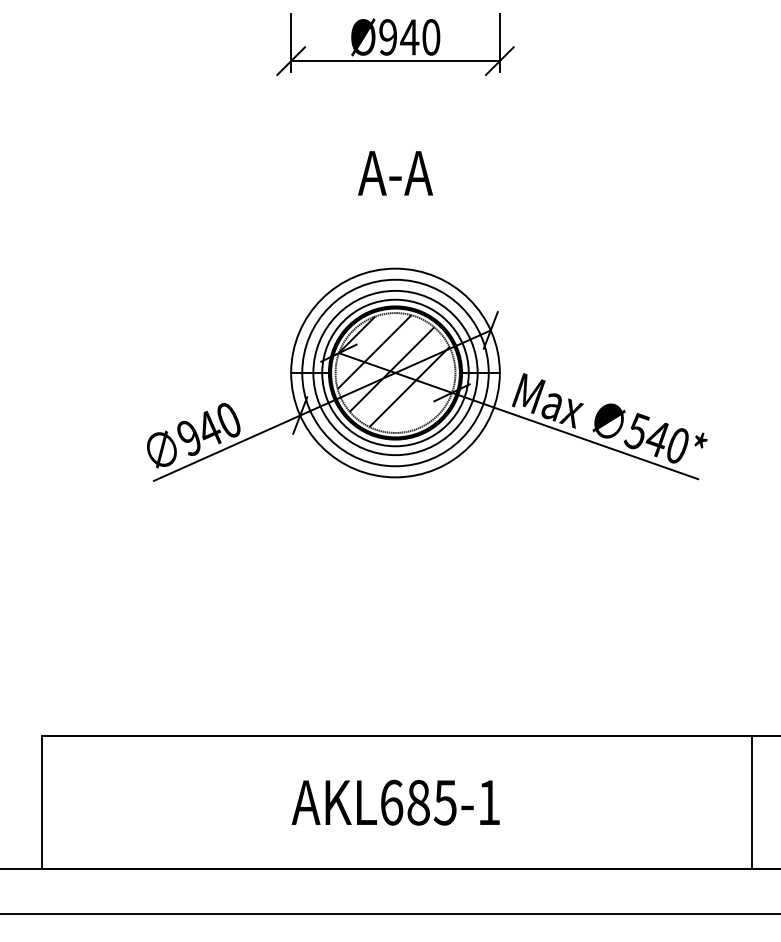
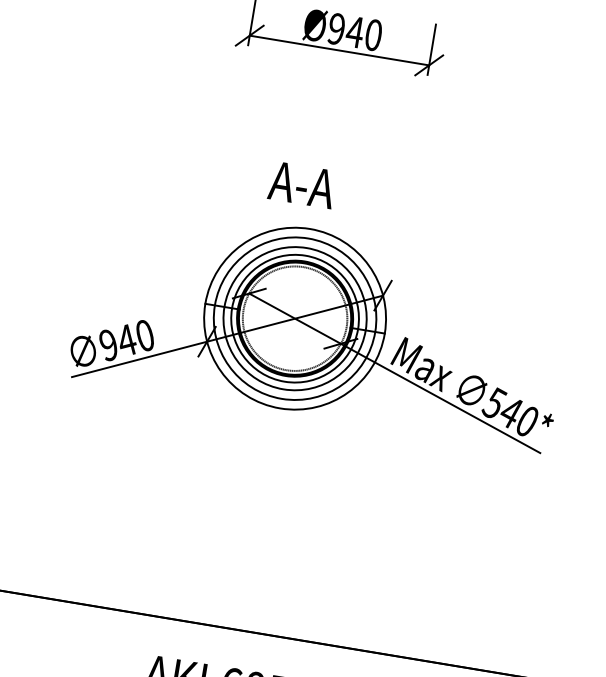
text: (395, 173) -> (302, 185), moved
hatch: (393, 371) -> (293, 317), removed

